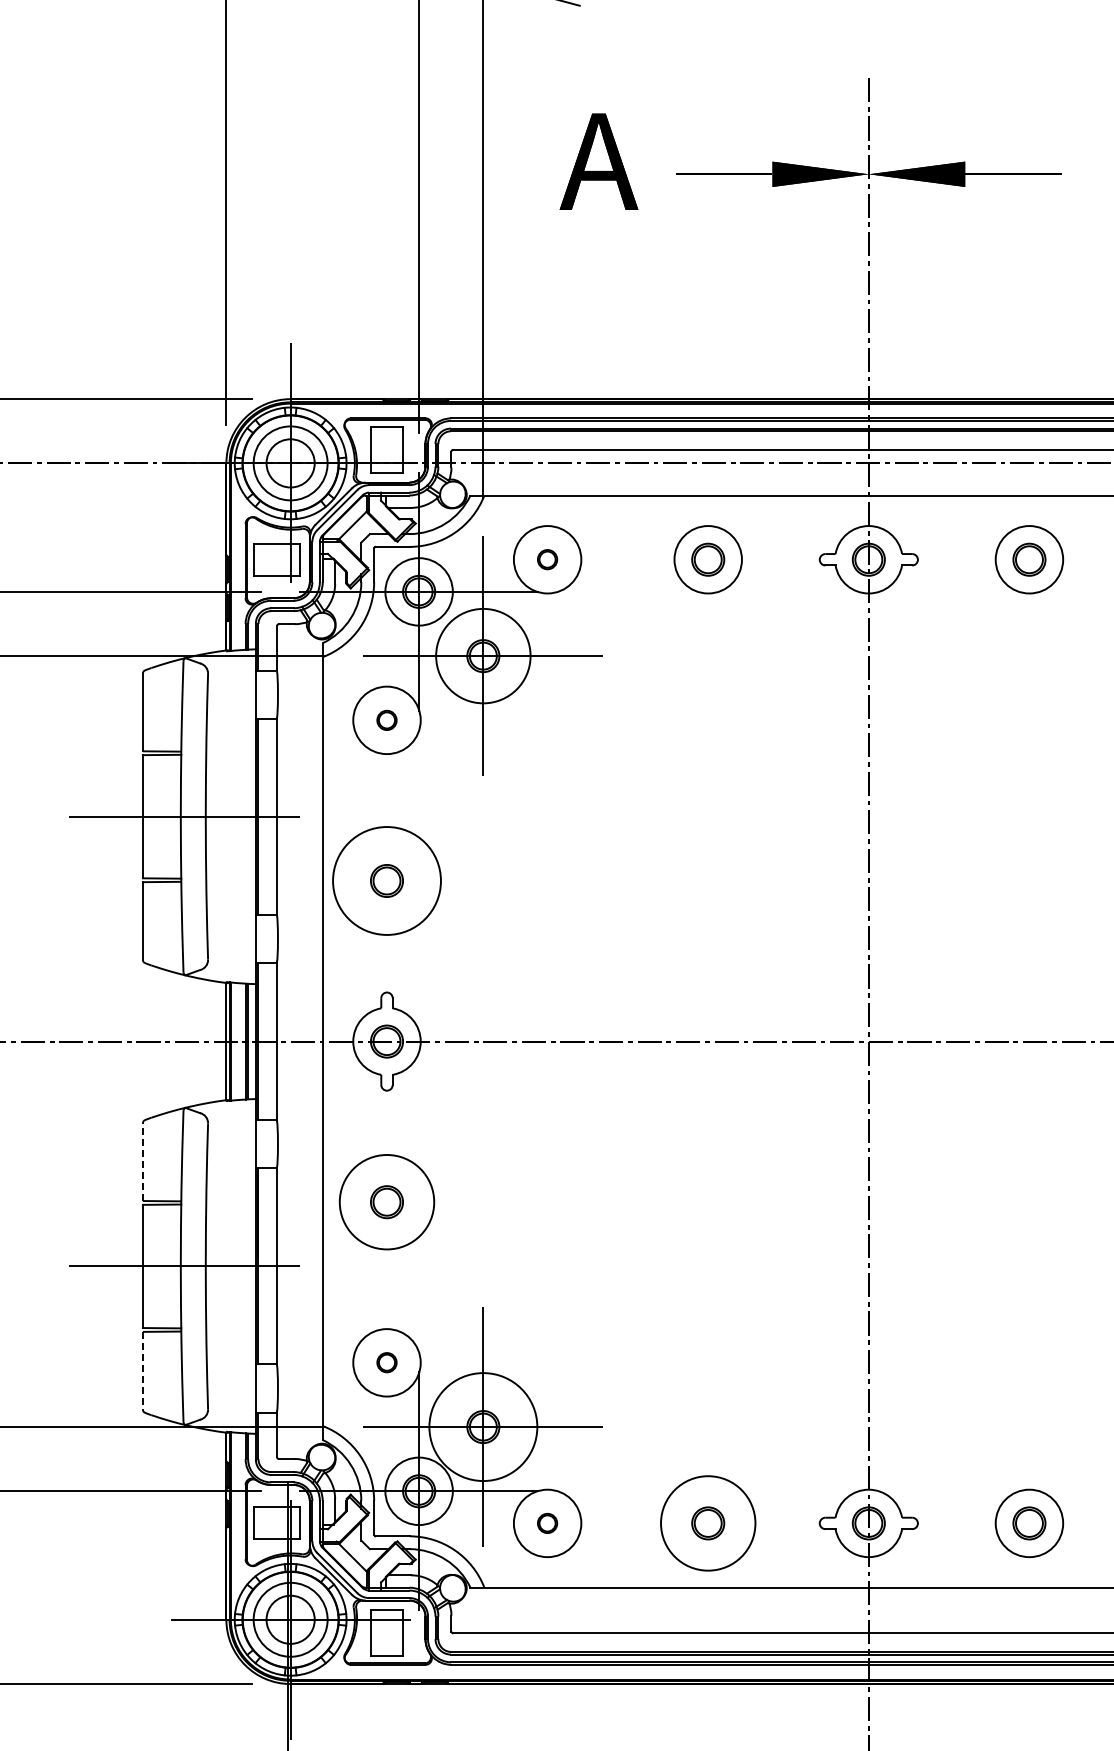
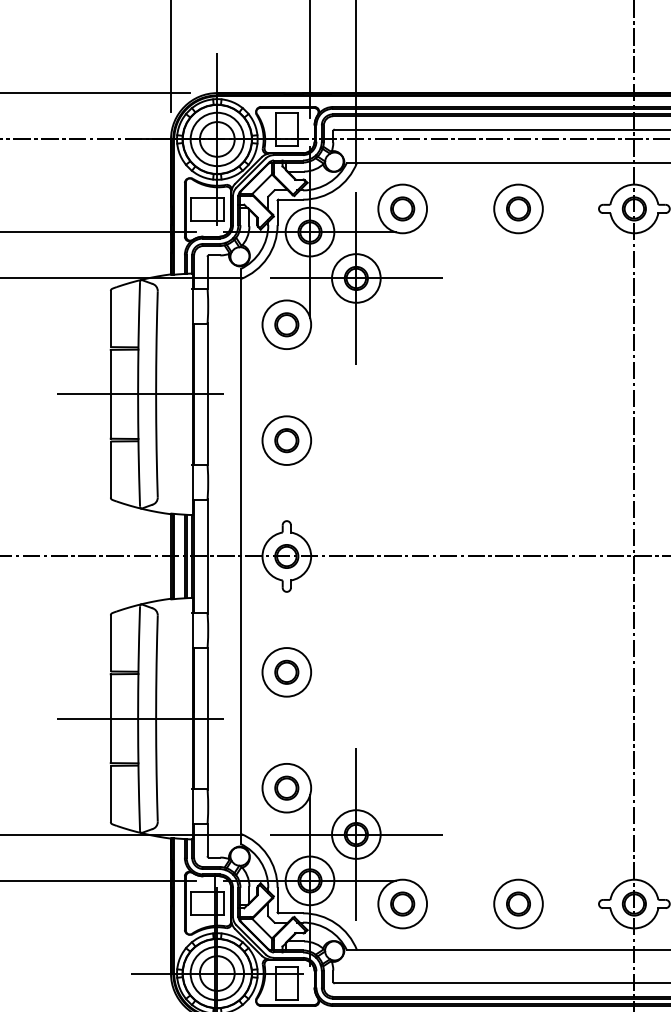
part: (547, 559) -> (402, 208), size x1.67
circle: (483, 655) -> (356, 278), size x0.71
part: (386, 720) -> (286, 324), size x1.67
circle: (386, 880) -> (286, 440), size x0.62
line: (142, 1162) -> (110, 643), dashed -> solid
circle: (386, 1201) -> (286, 671), size x0.71
part: (386, 1362) -> (286, 787), size x1.67
line: (142, 1370) -> (110, 793), dashed -> solid
circle: (483, 1426) -> (356, 834), size x0.62
part: (547, 1523) -> (402, 904), size x1.67
circle: (707, 1523) -> (518, 904), size x0.71

